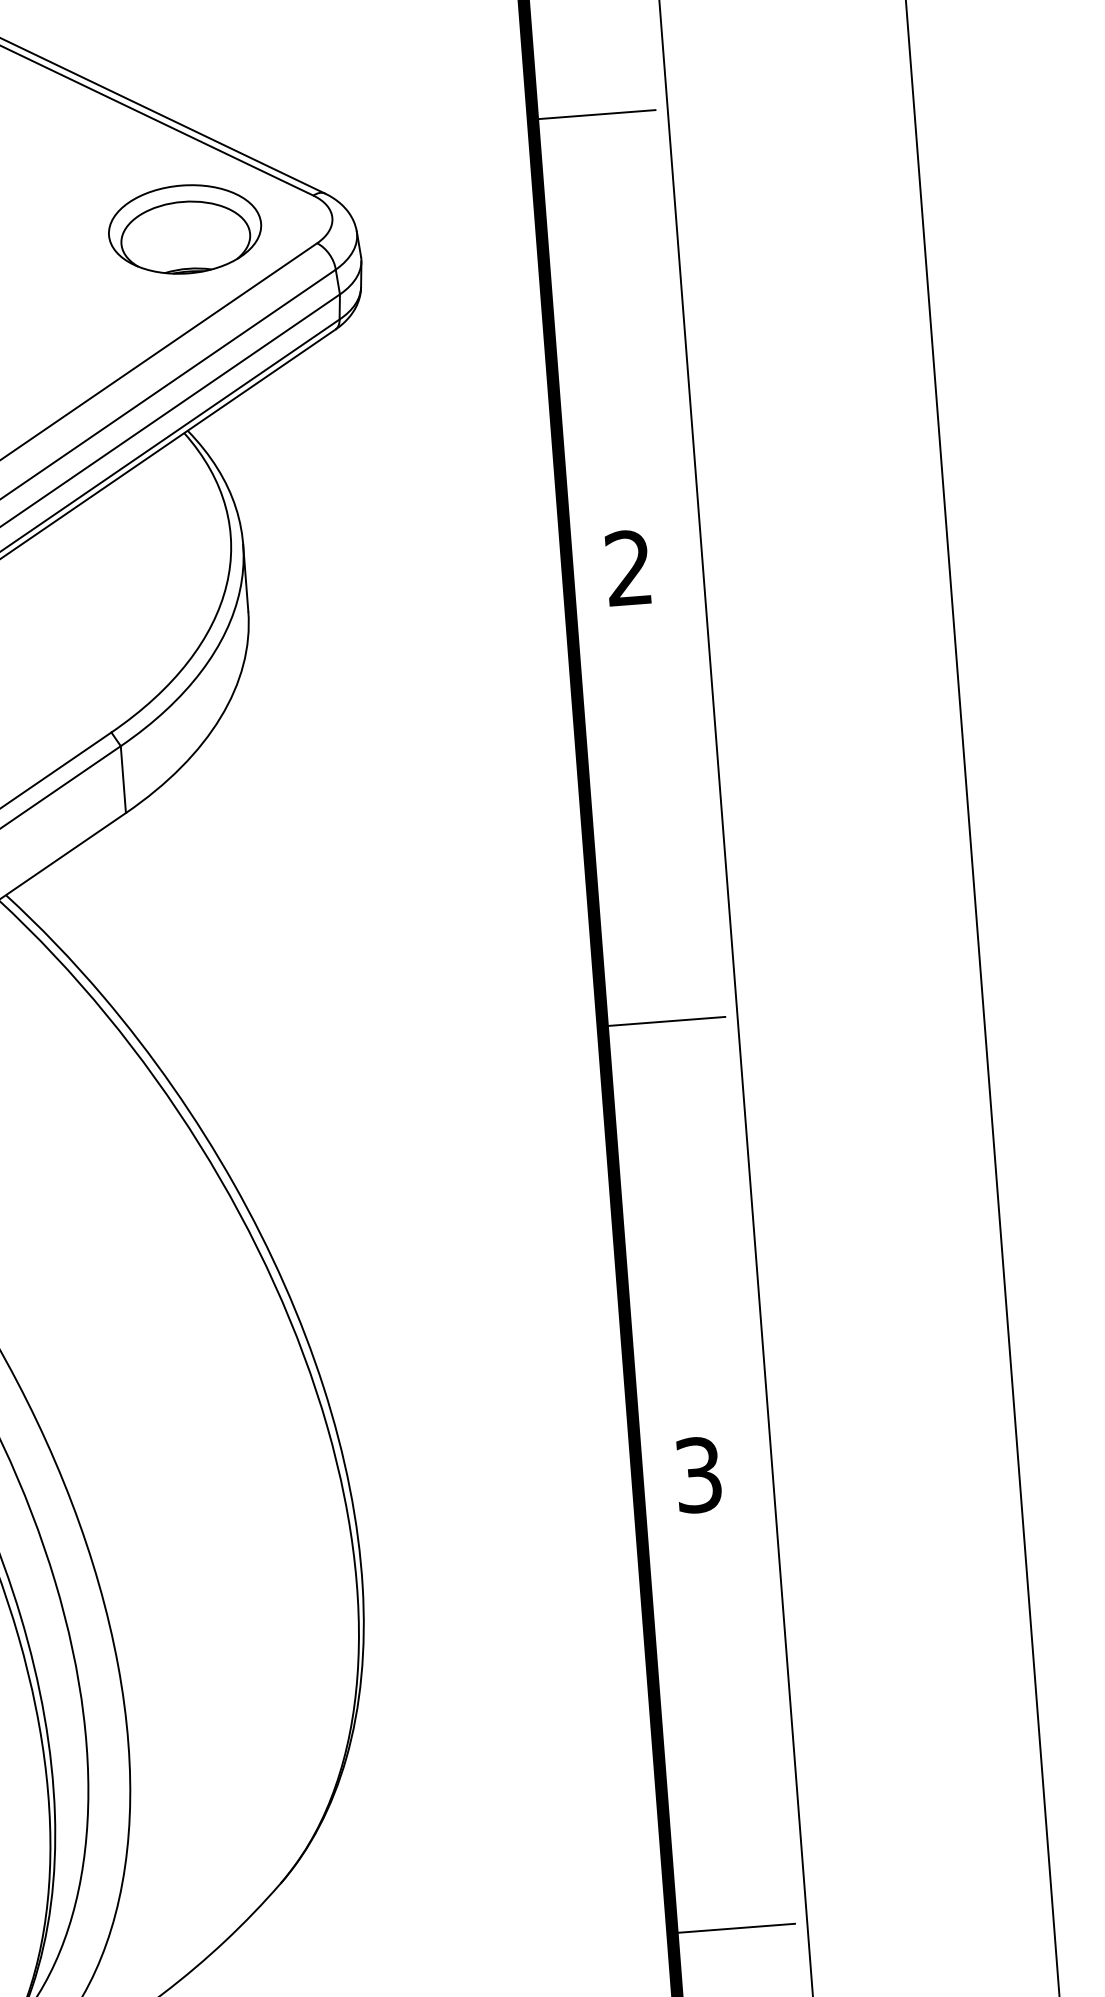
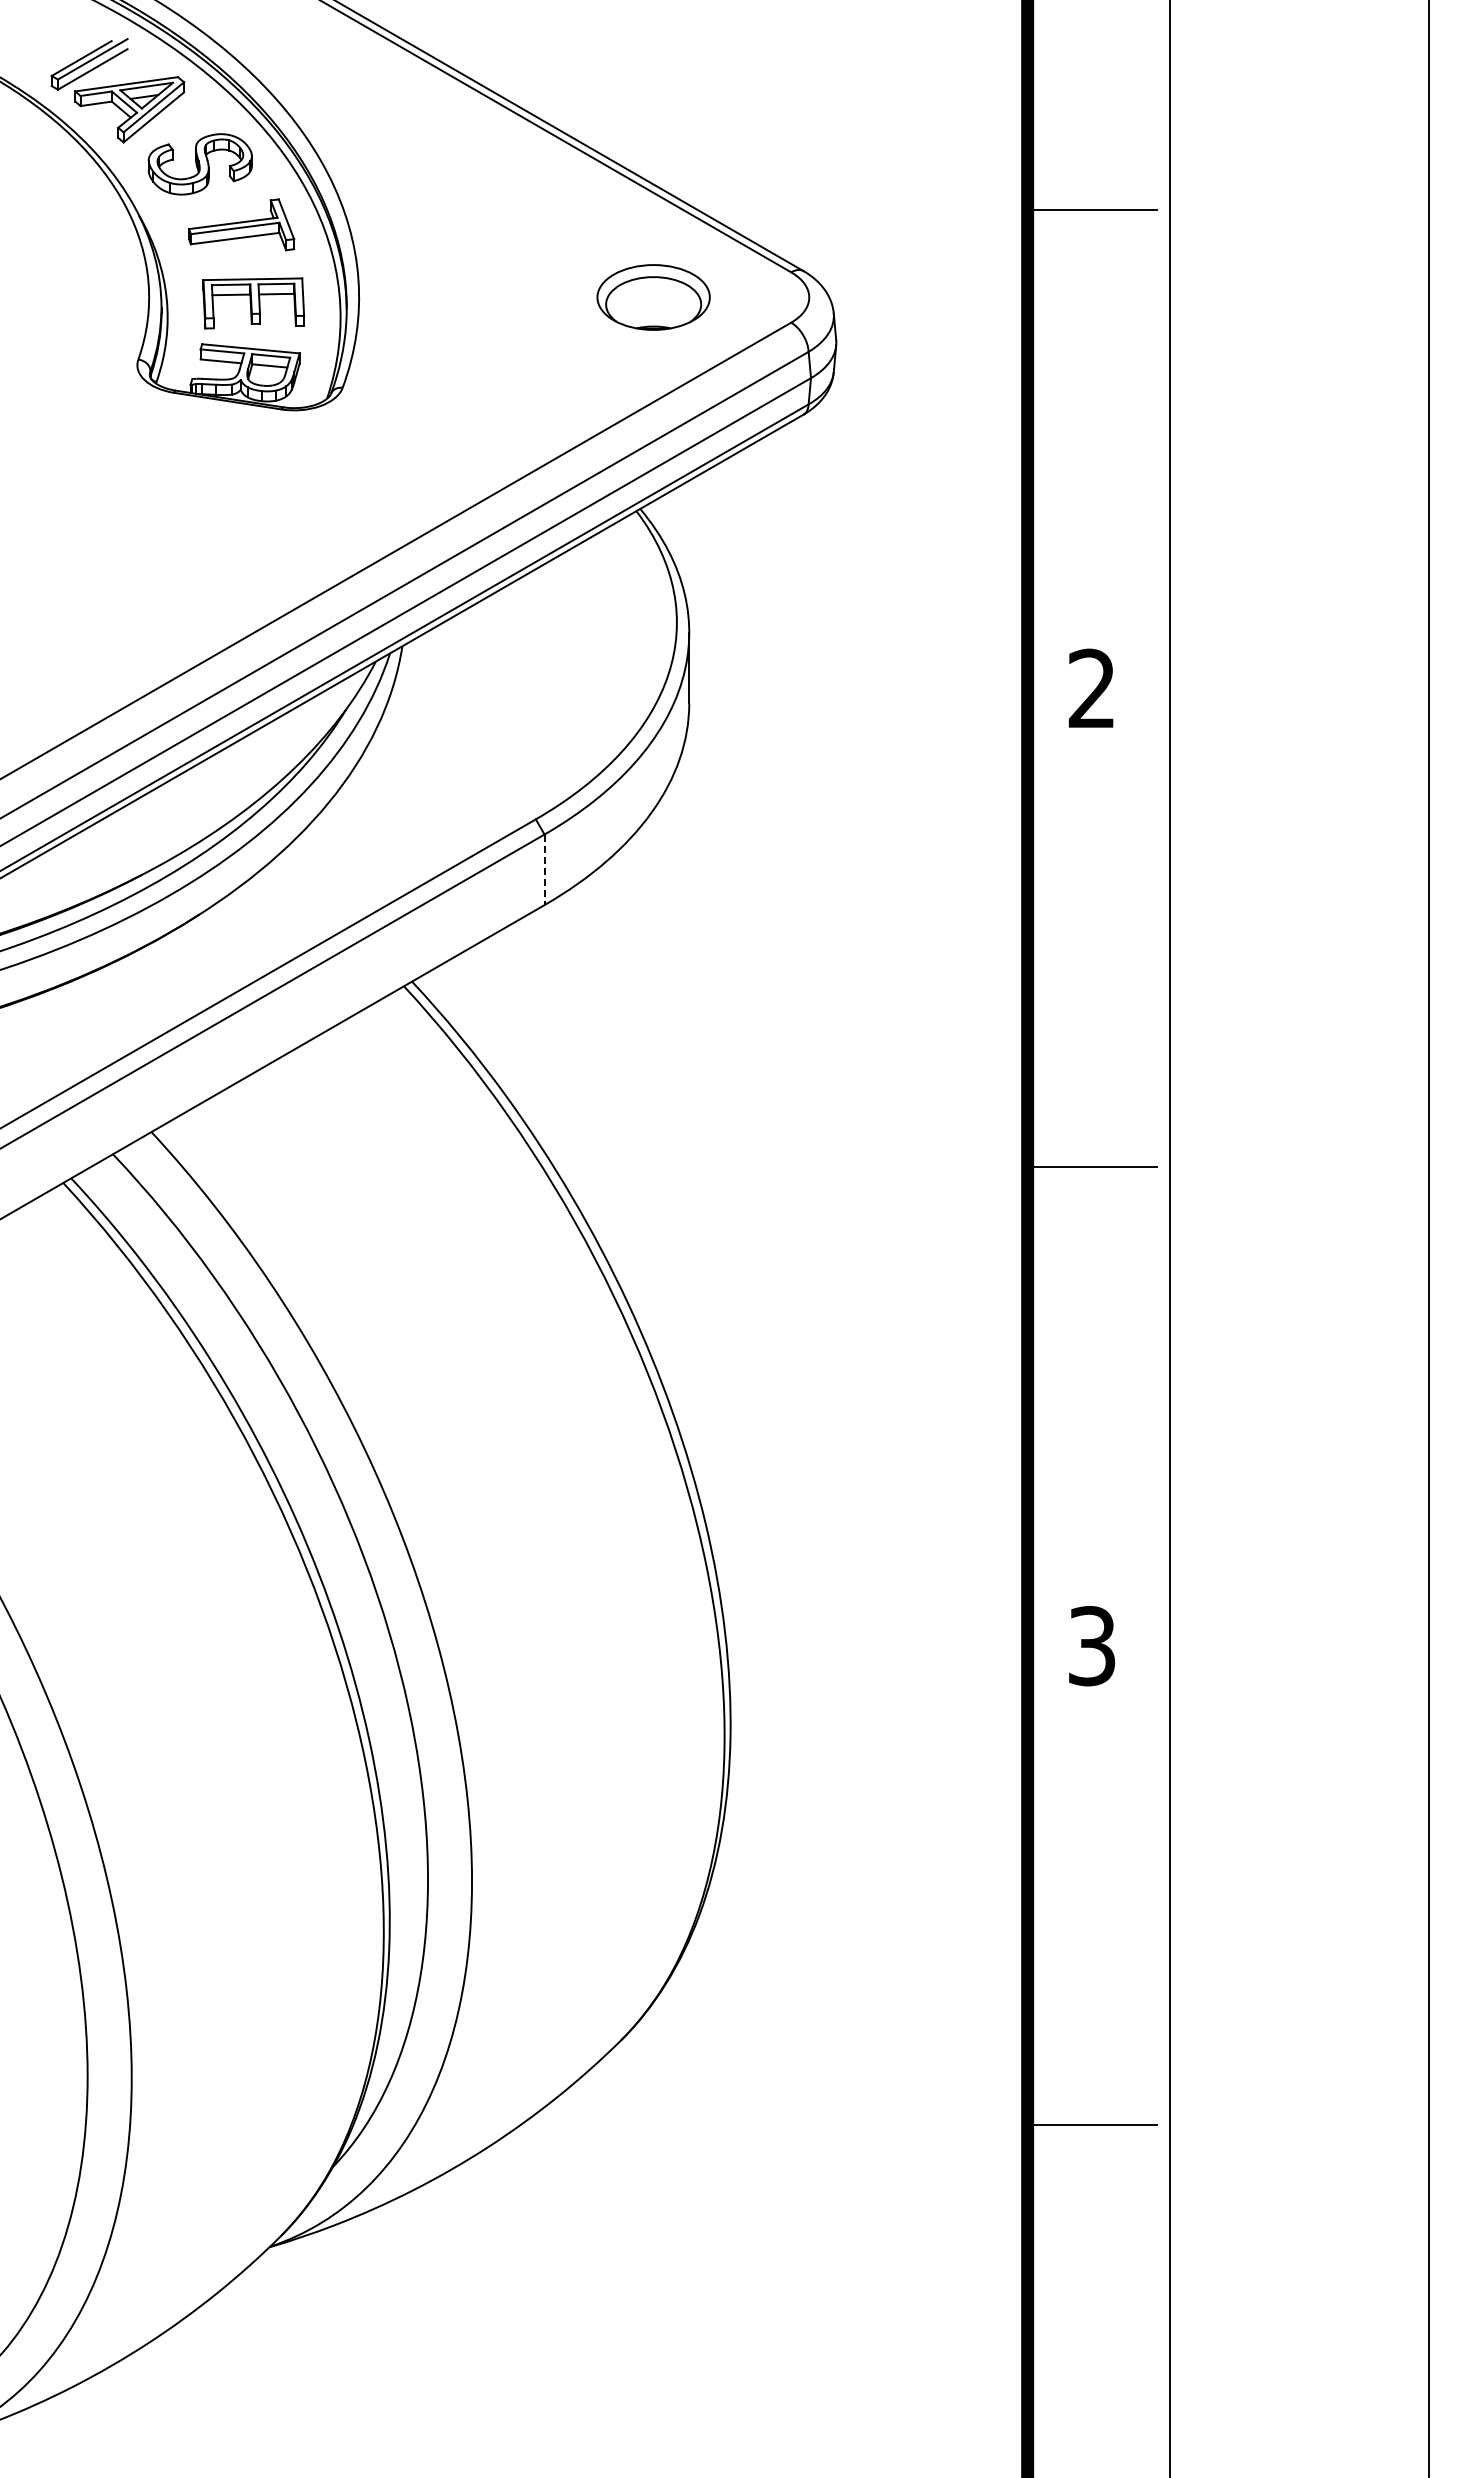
part: (184, 229) -> (653, 297), size x0.7
line: (123, 780) -> (544, 870), solid -> dashed

